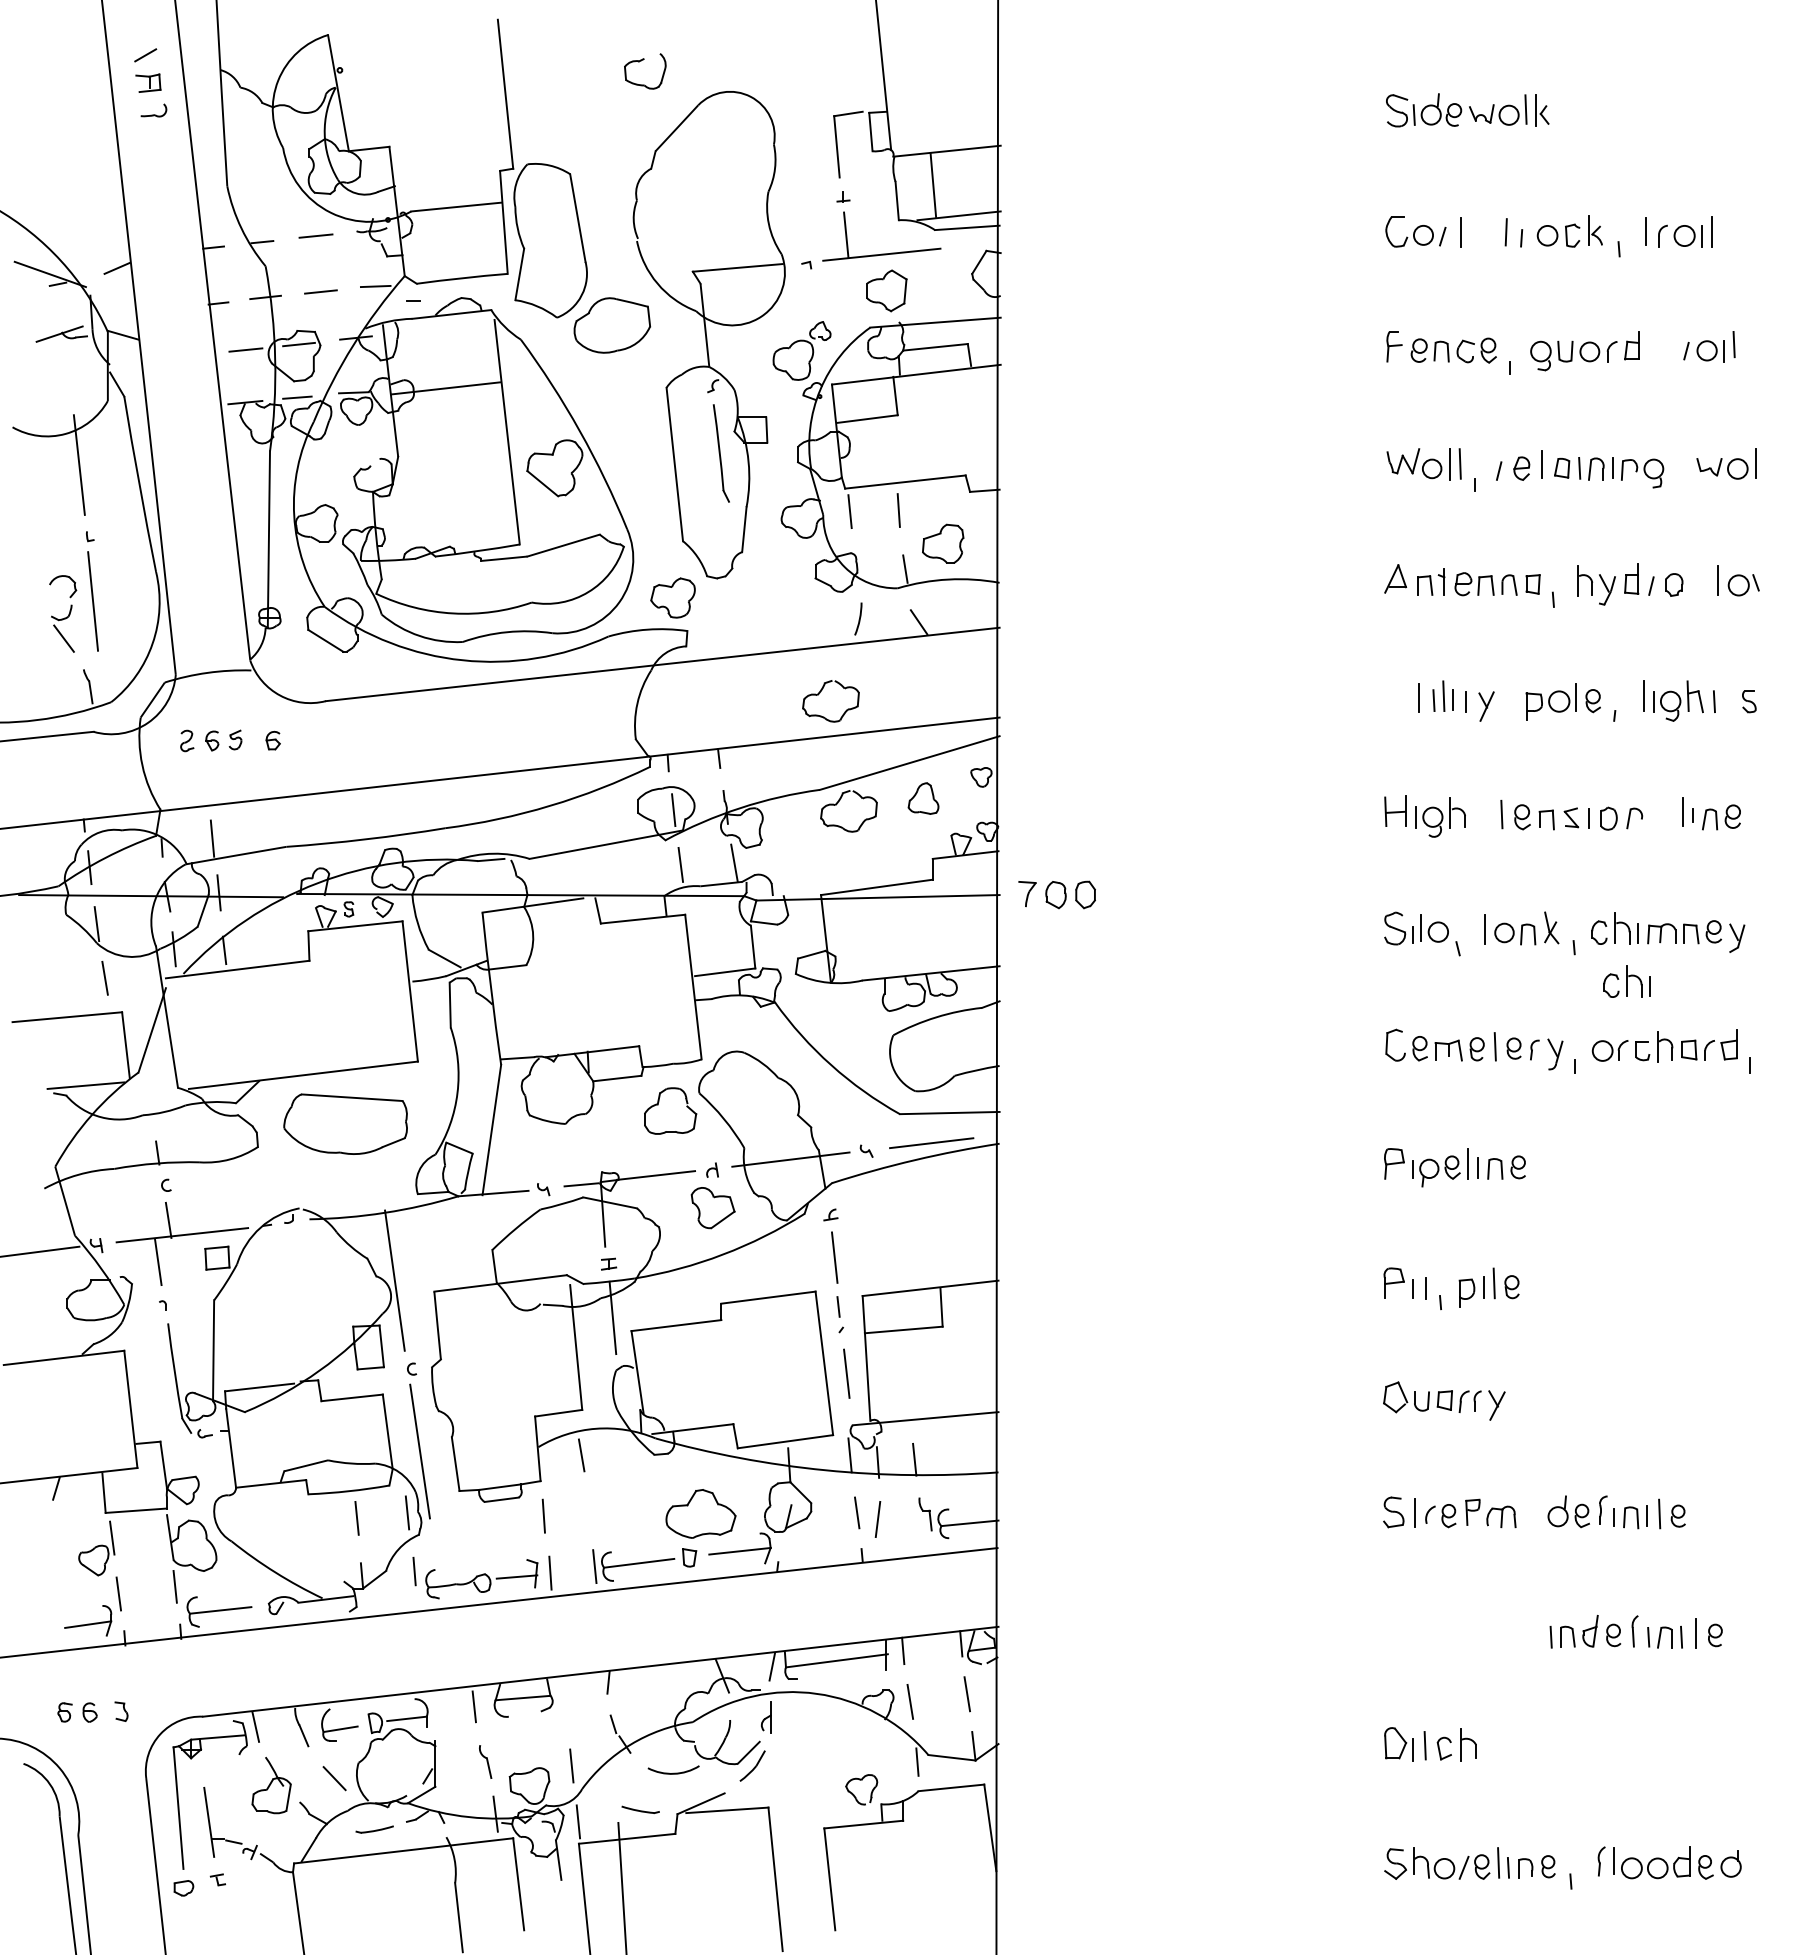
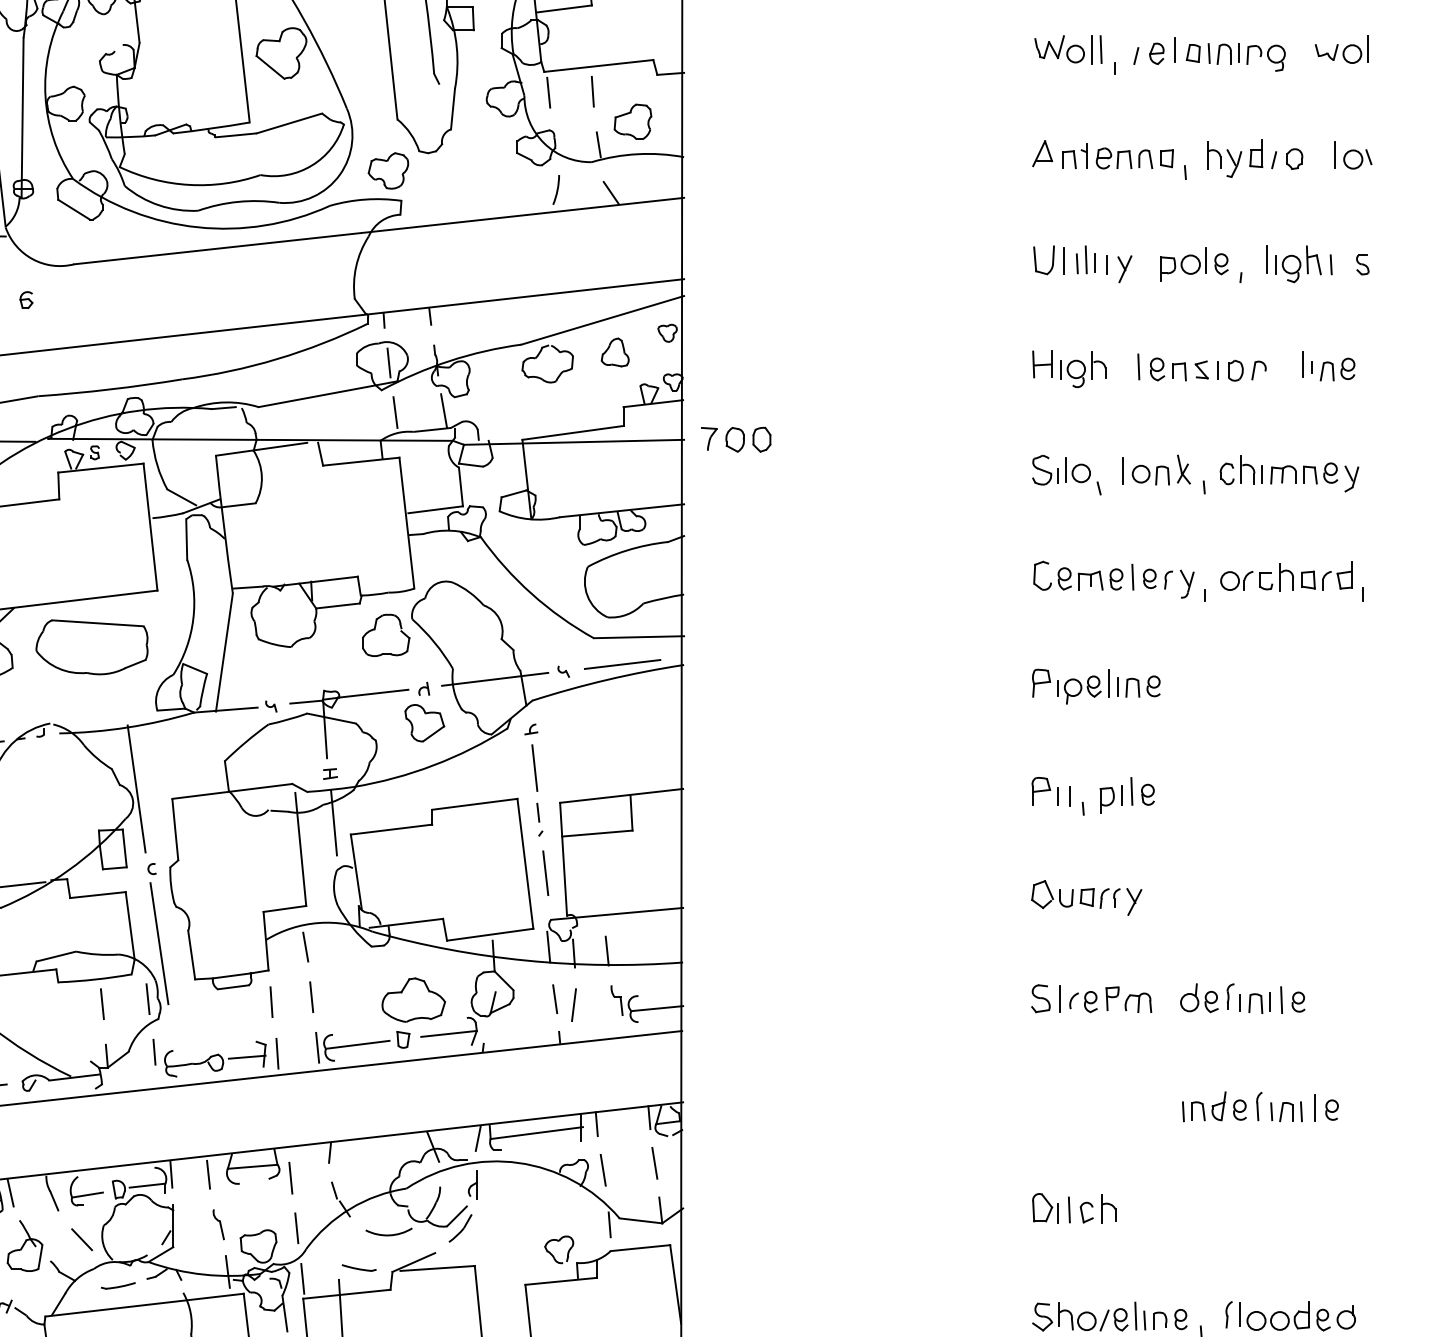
part: (820, 693) -> (521, 257), removed
part: (1388, 696) -> (1036, 260), added
part: (1626, 981) -> (1251, 518), removed
line: (587, 1510) -> (311, 997), added
line: (433, 1706) -> (171, 1174), added
line: (564, 1710) -> (290, 1178), added

